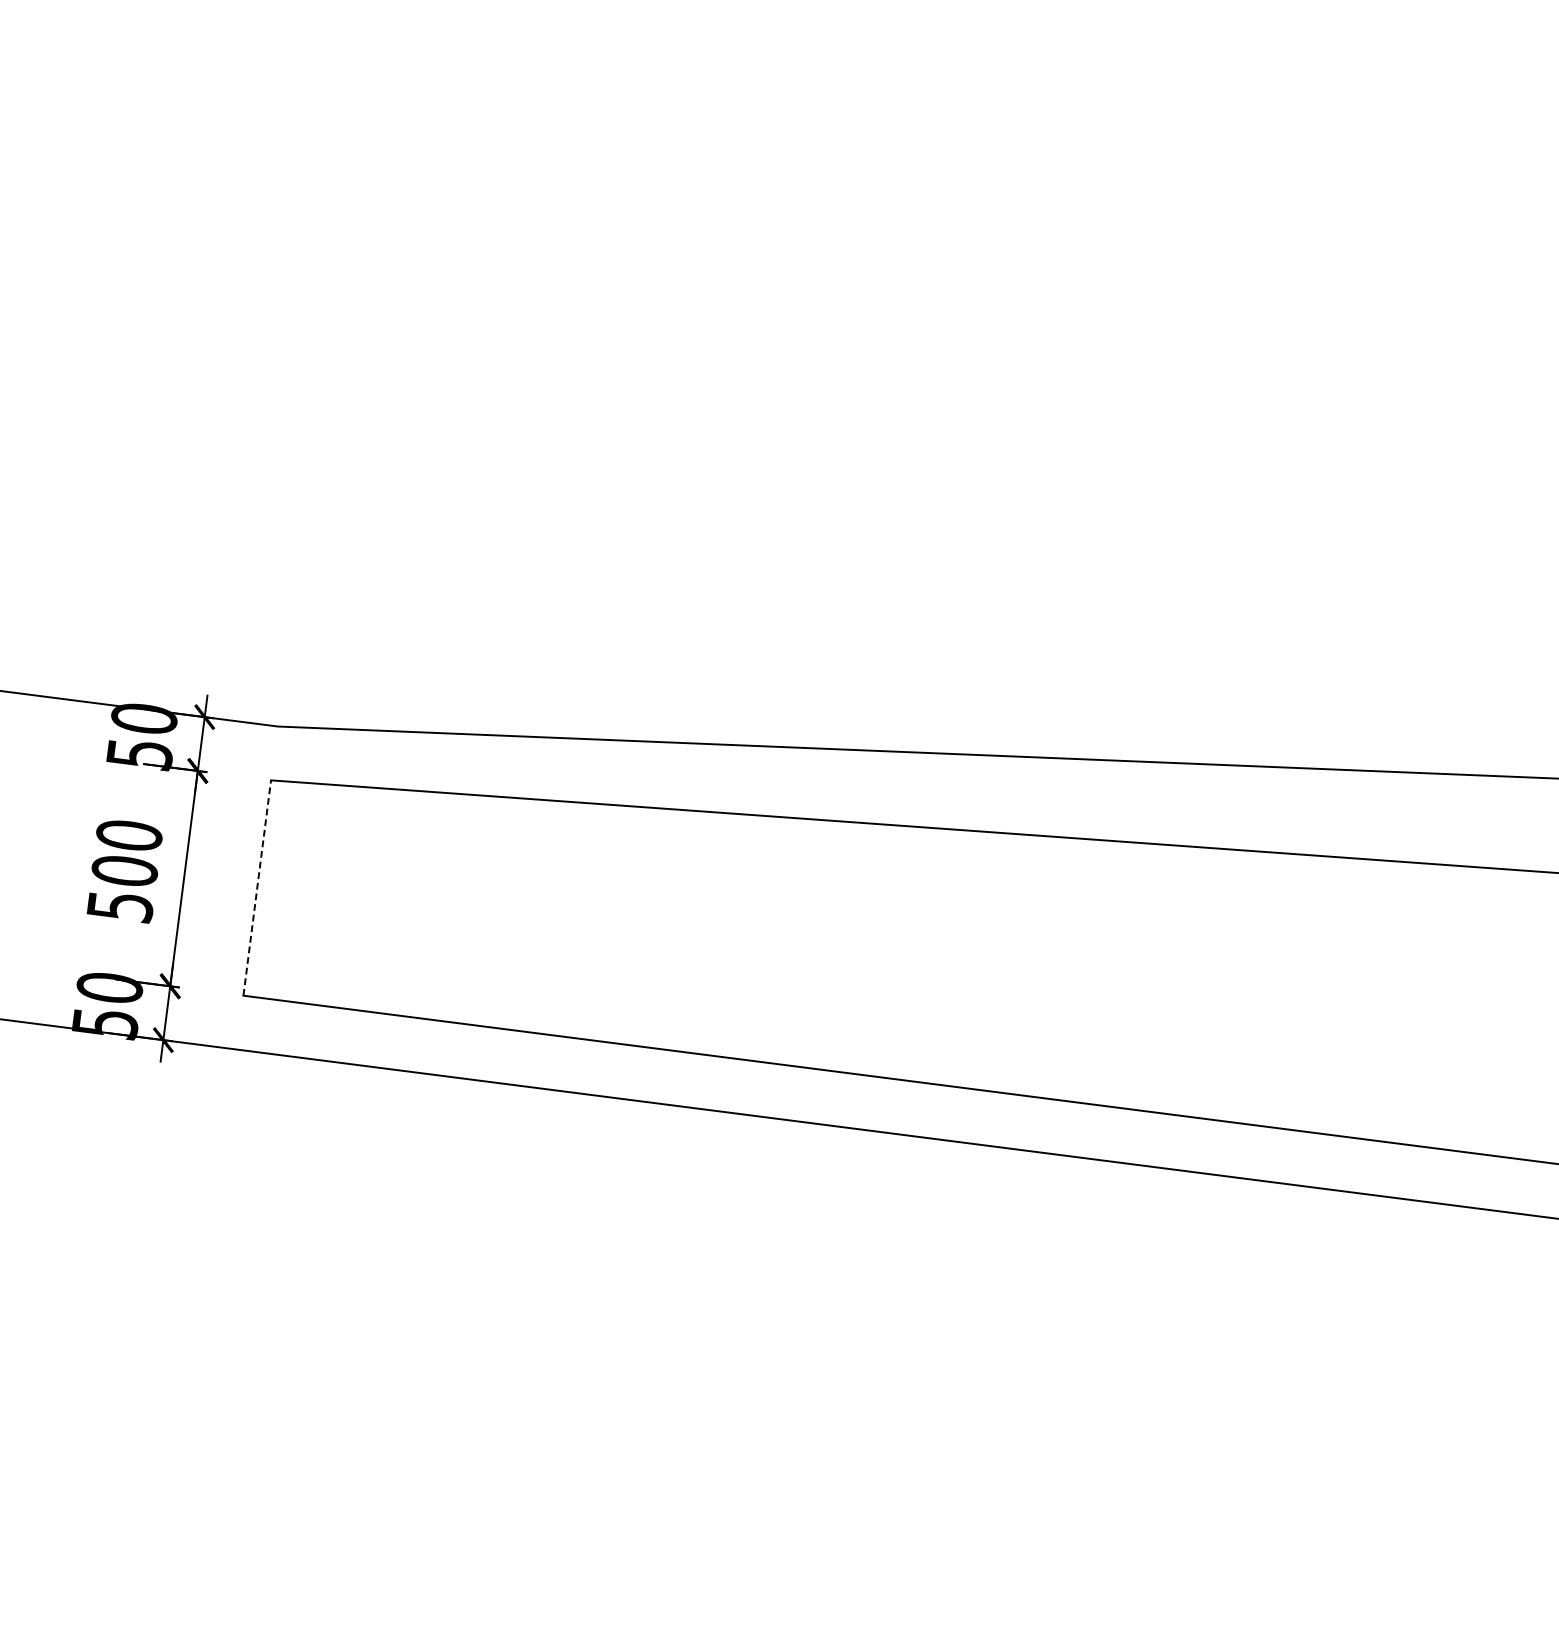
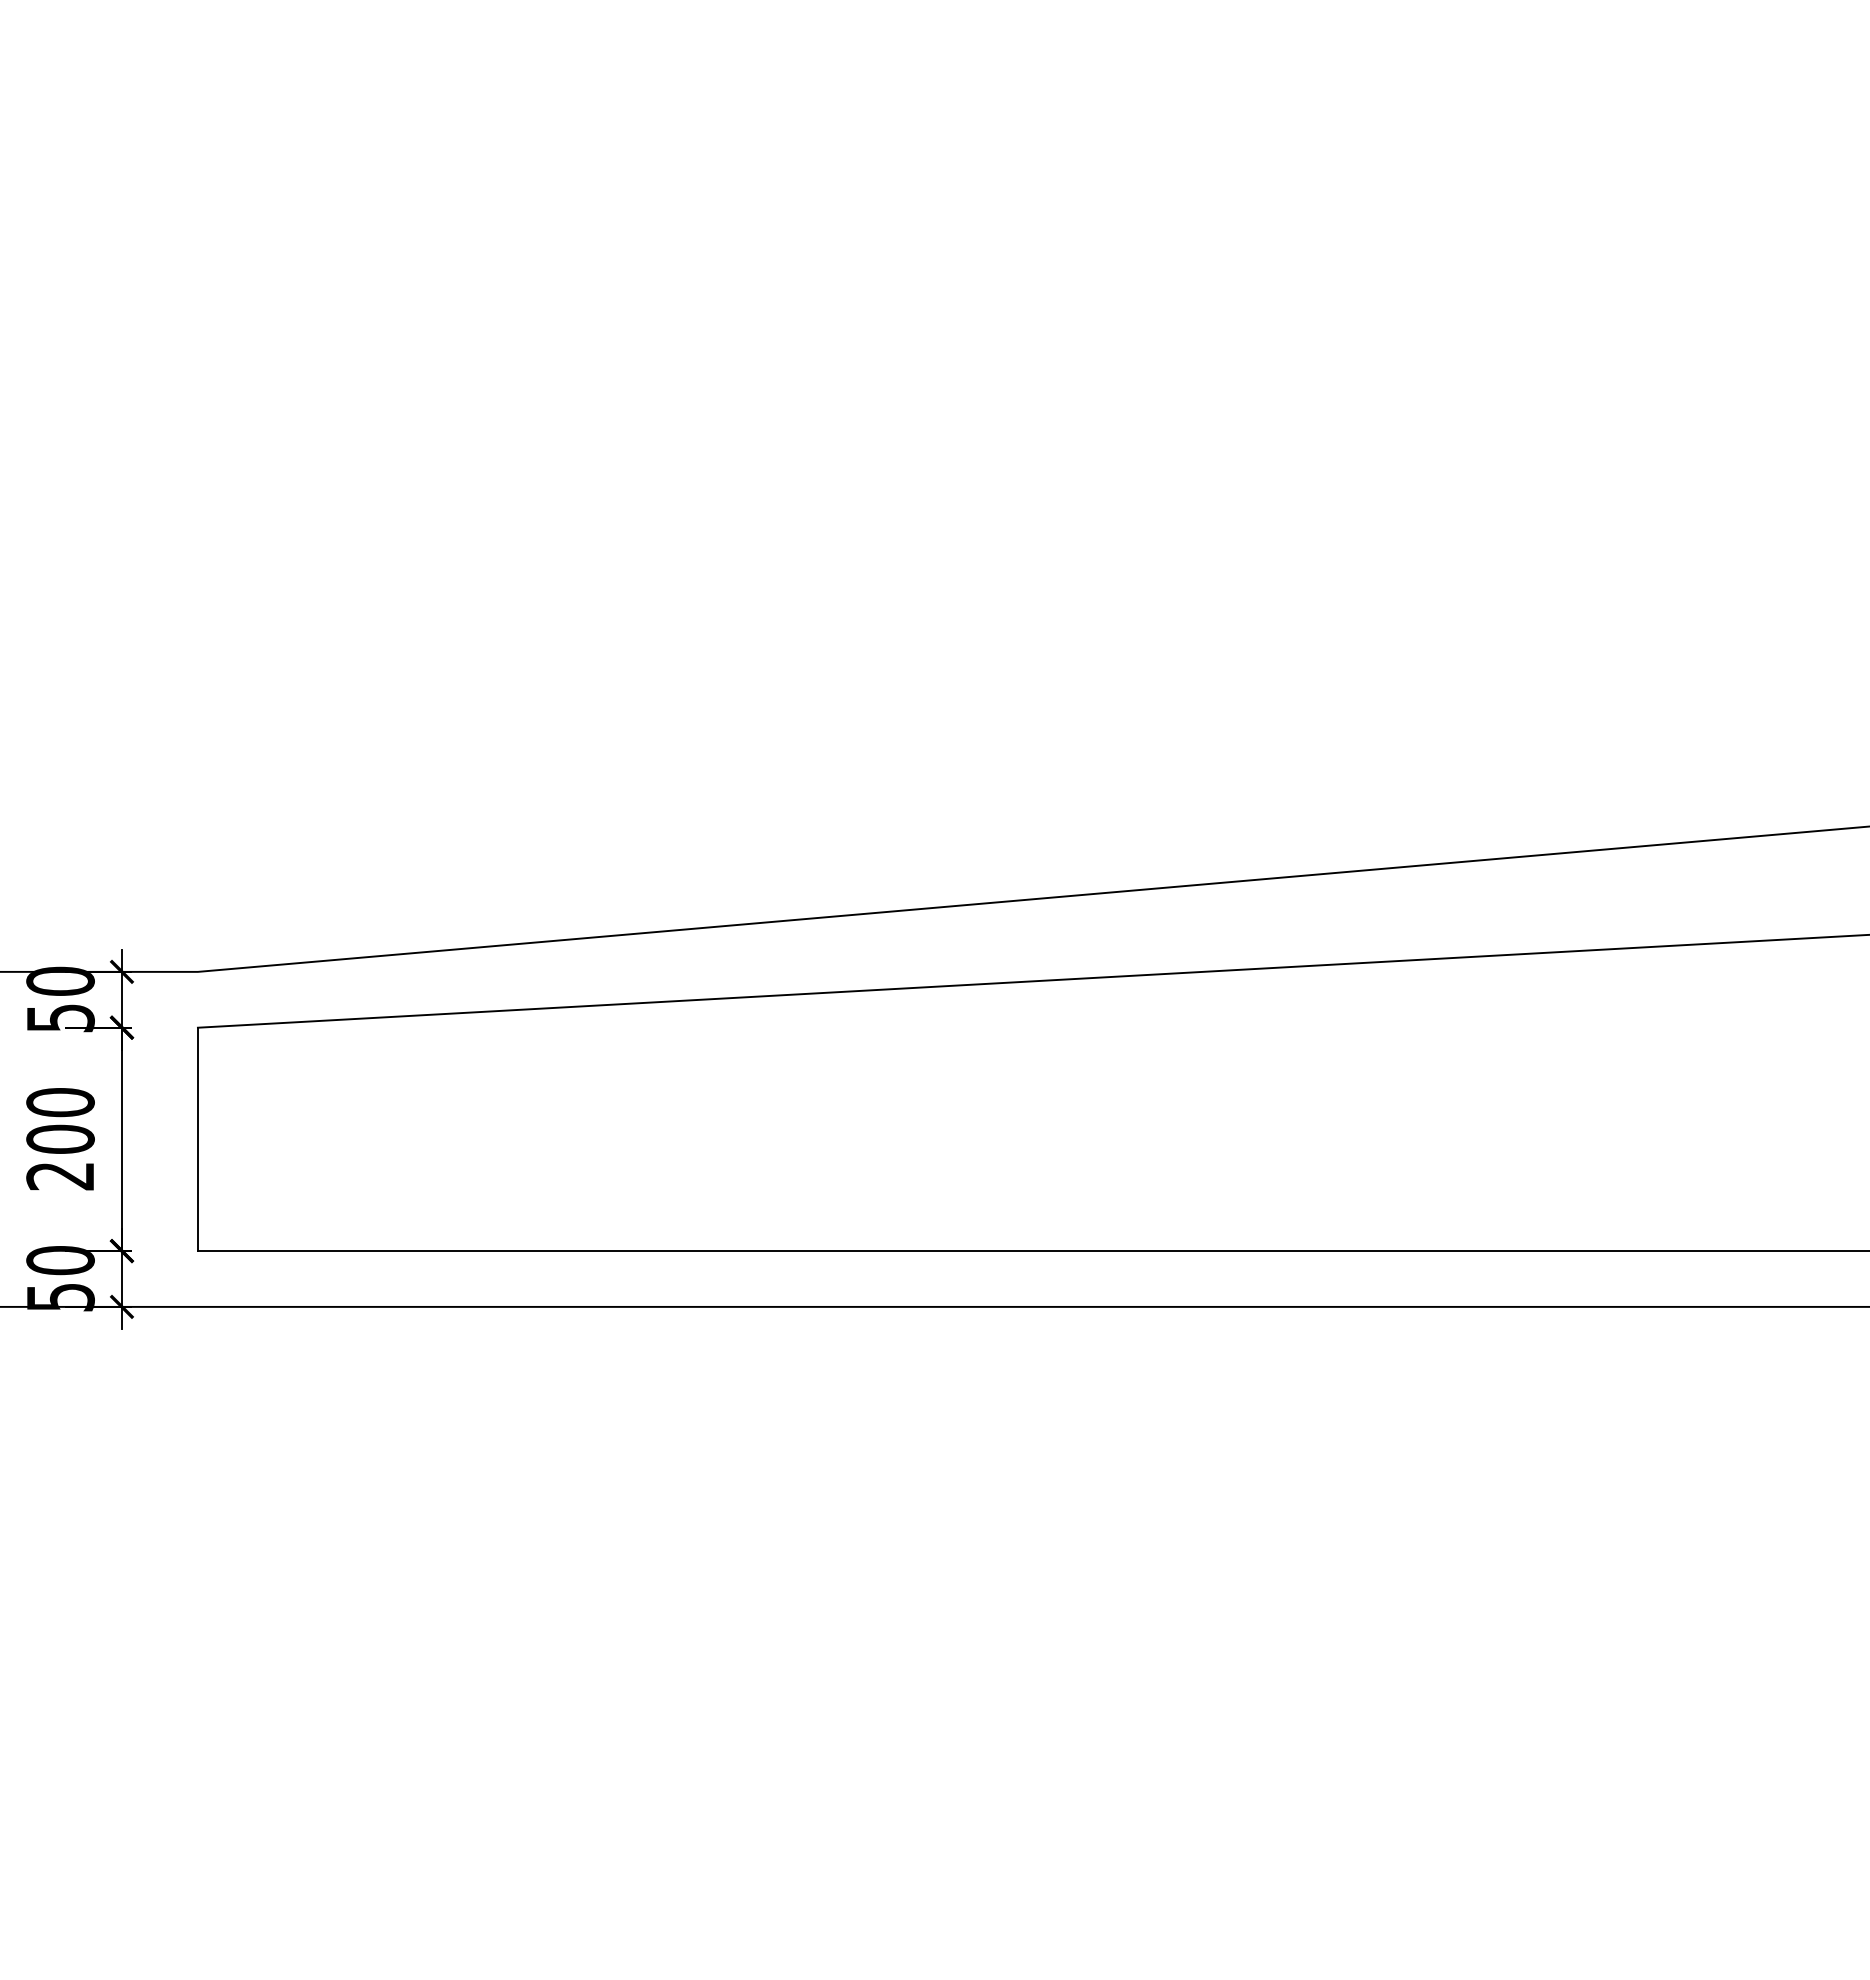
line: (256, 888) -> (197, 1139), dashed -> solid
text: (120, 906) -> (60, 1176), 500 -> 200

